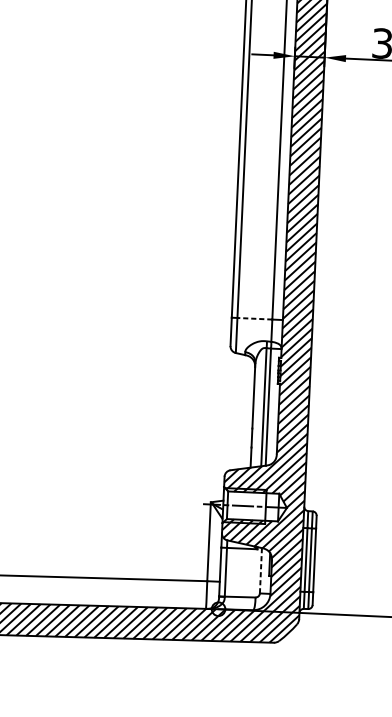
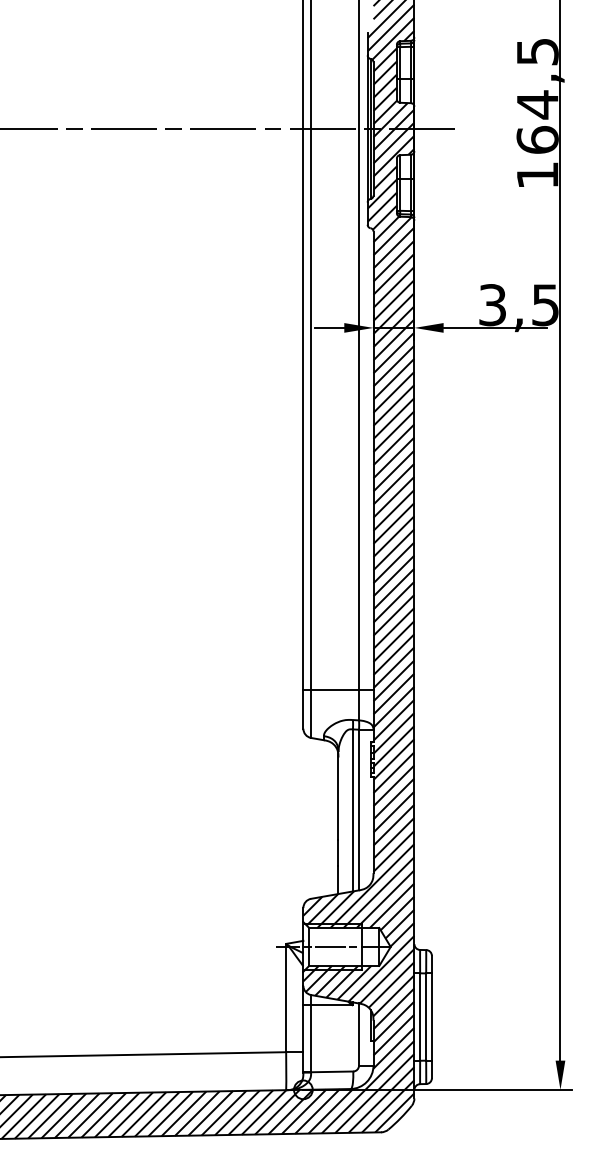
line: (255, 318) -> (335, 689), dashed -> solid
line: (261, 571) -> (359, 1035), dashed -> solid

